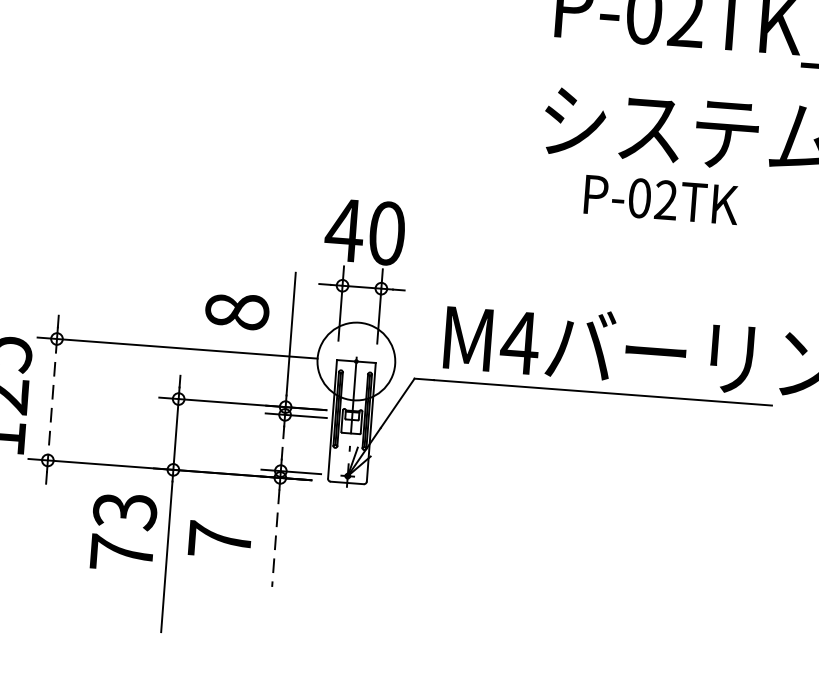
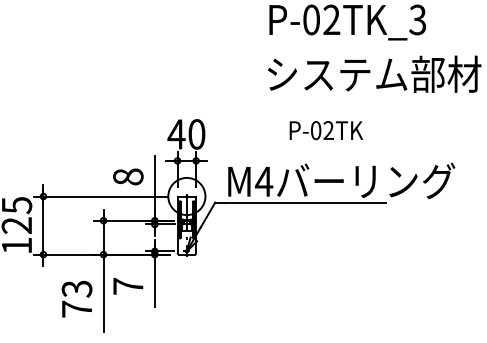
text: (661, 199) -> (326, 130), moved
line: (52, 401) -> (43, 226), dashed -> solid
text: (122, 532) -> (76, 299), moved
line: (274, 540) -> (154, 284), dashed -> solid

